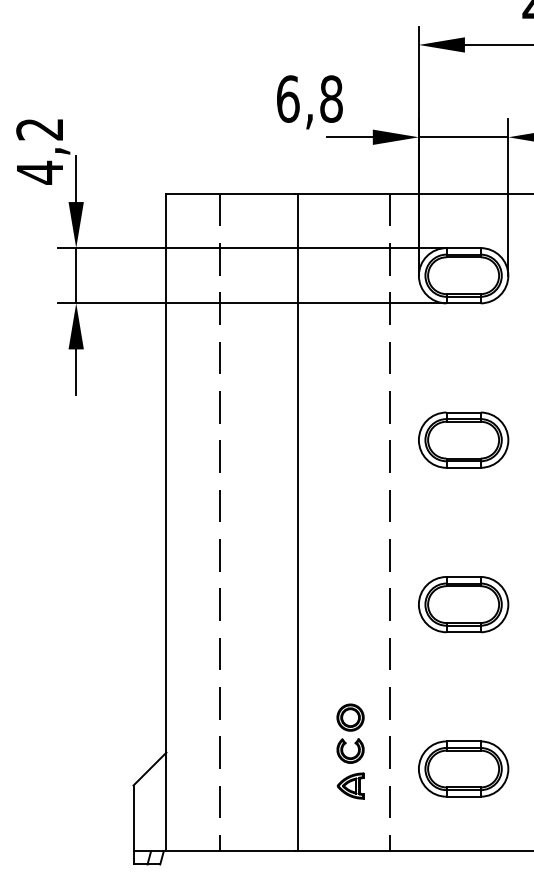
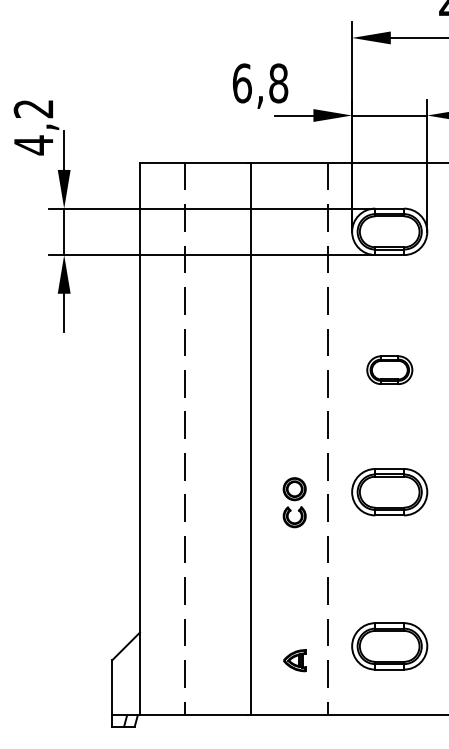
part: (463, 440) -> (389, 370), size x0.6
part: (463, 604) -> (389, 492), moved
part: (350, 733) -> (294, 502), moved

